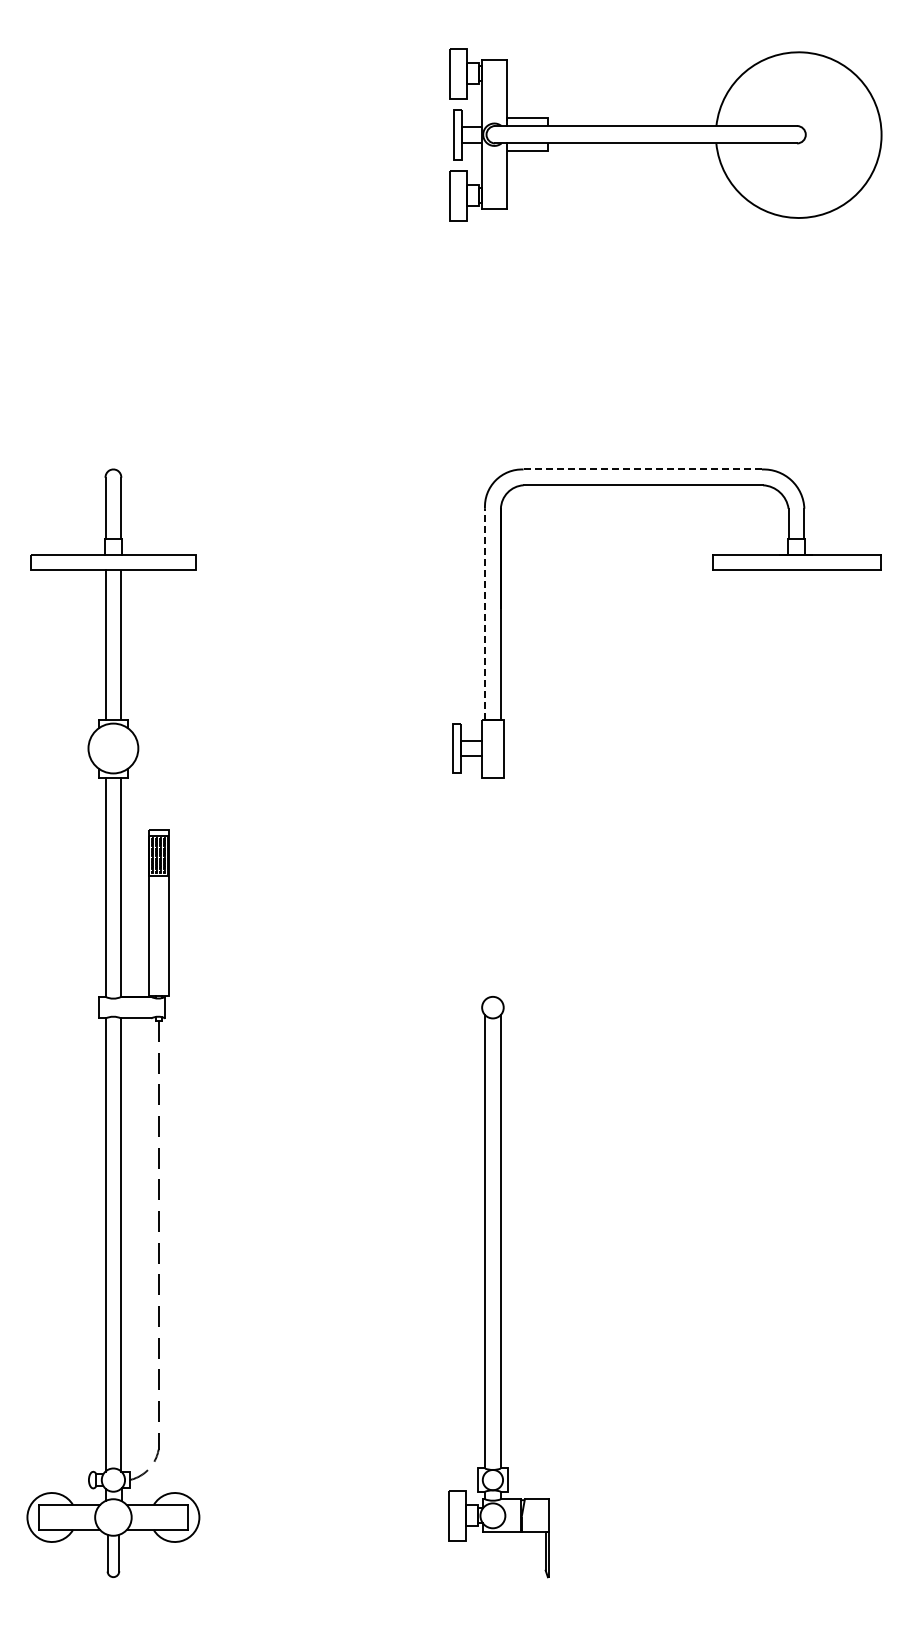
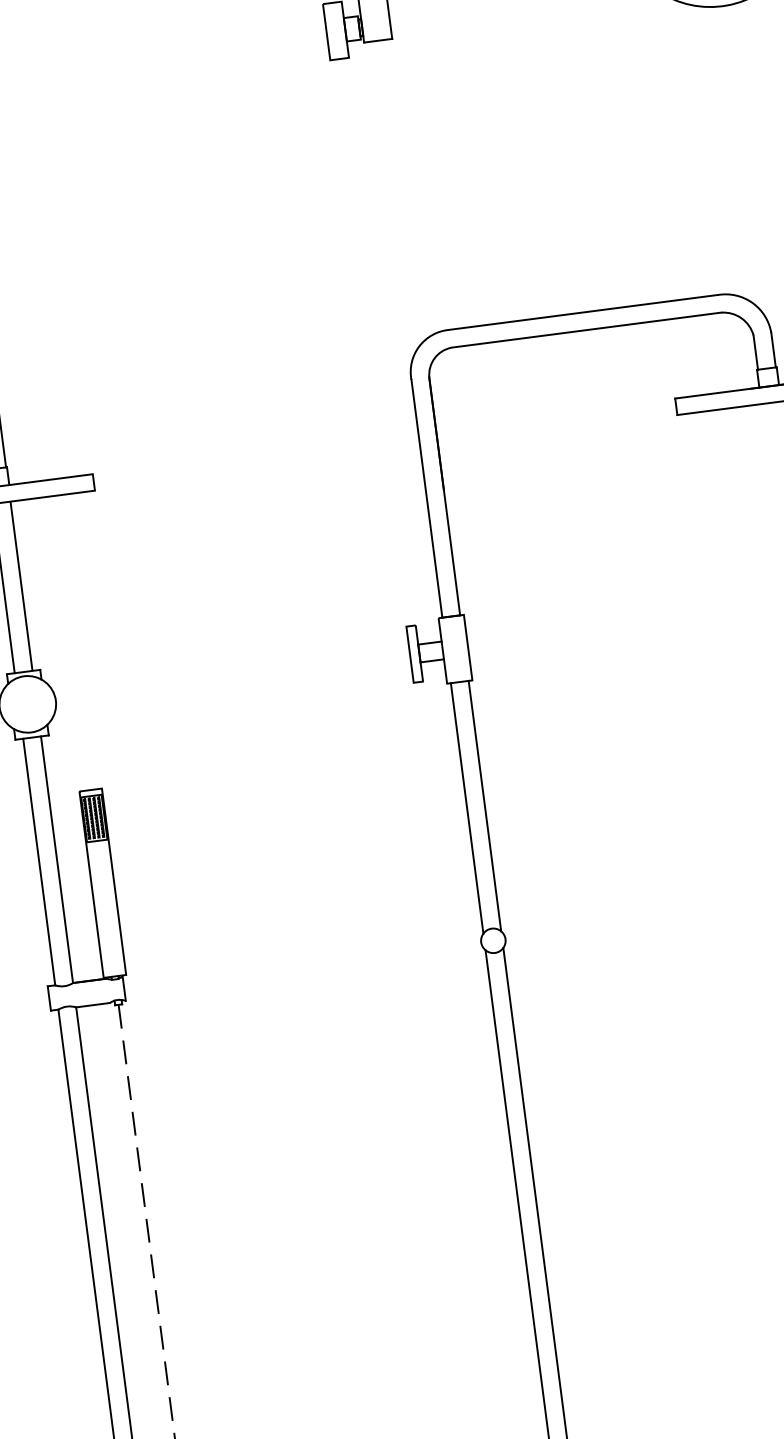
line: (642, 469) -> (583, 312), dashed -> solid
line: (485, 614) -> (427, 498), dashed -> solid
line: (485, 889) -> (467, 808), added
line: (500, 889) -> (484, 806), added

